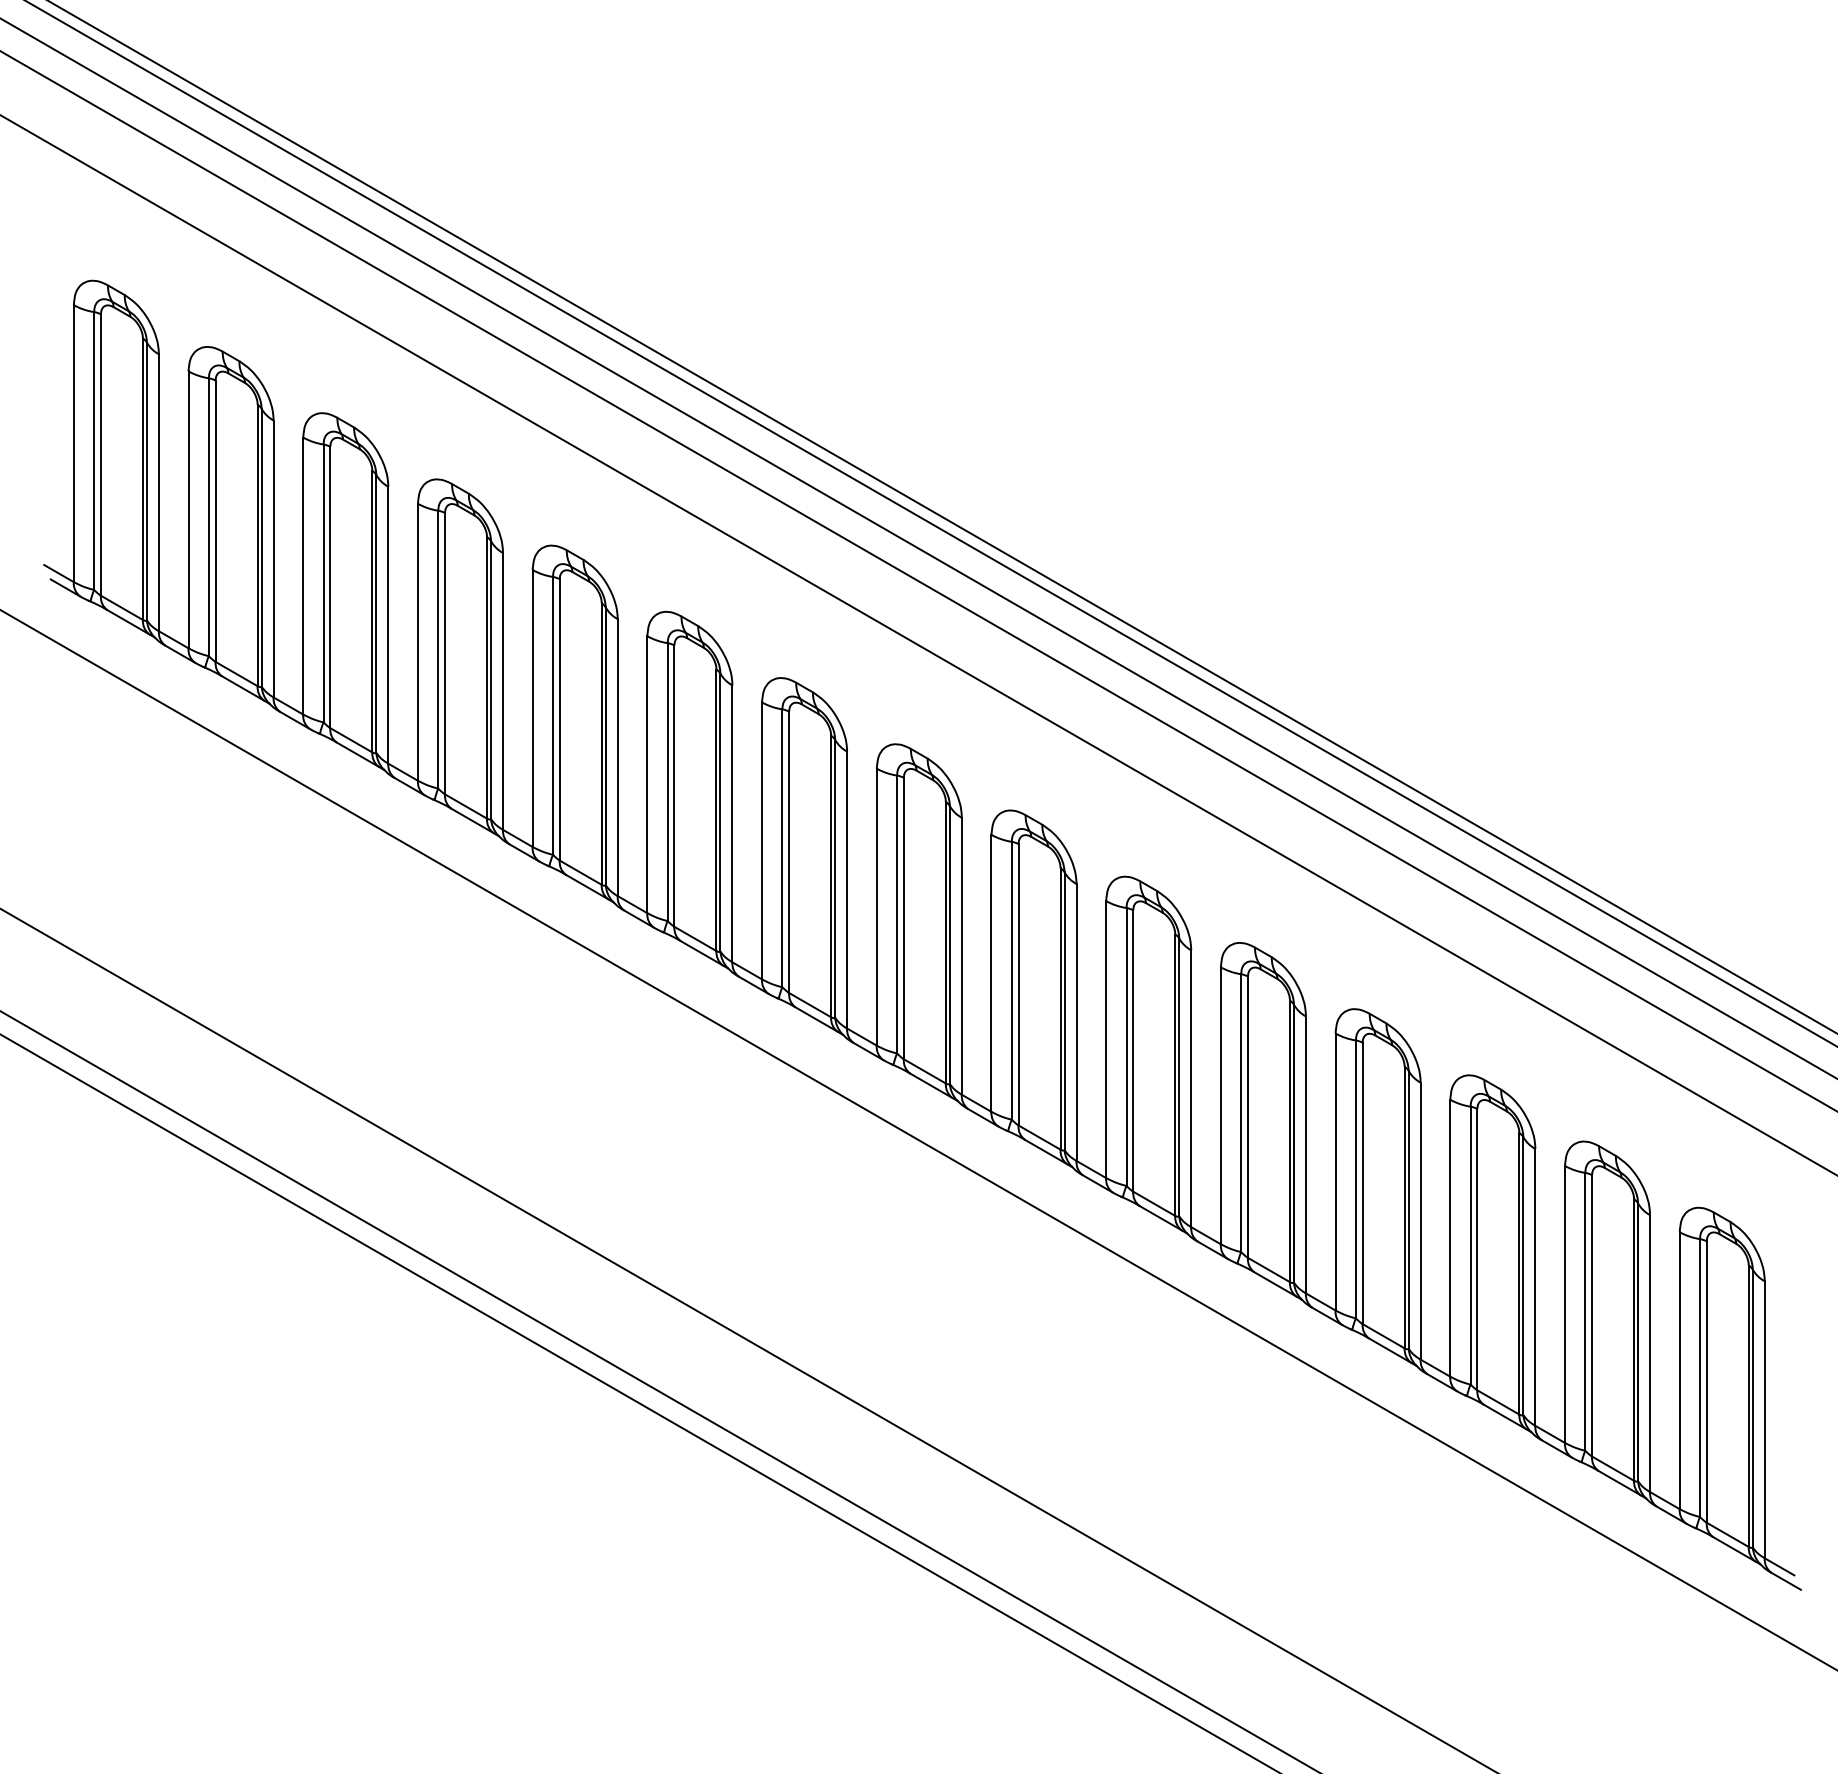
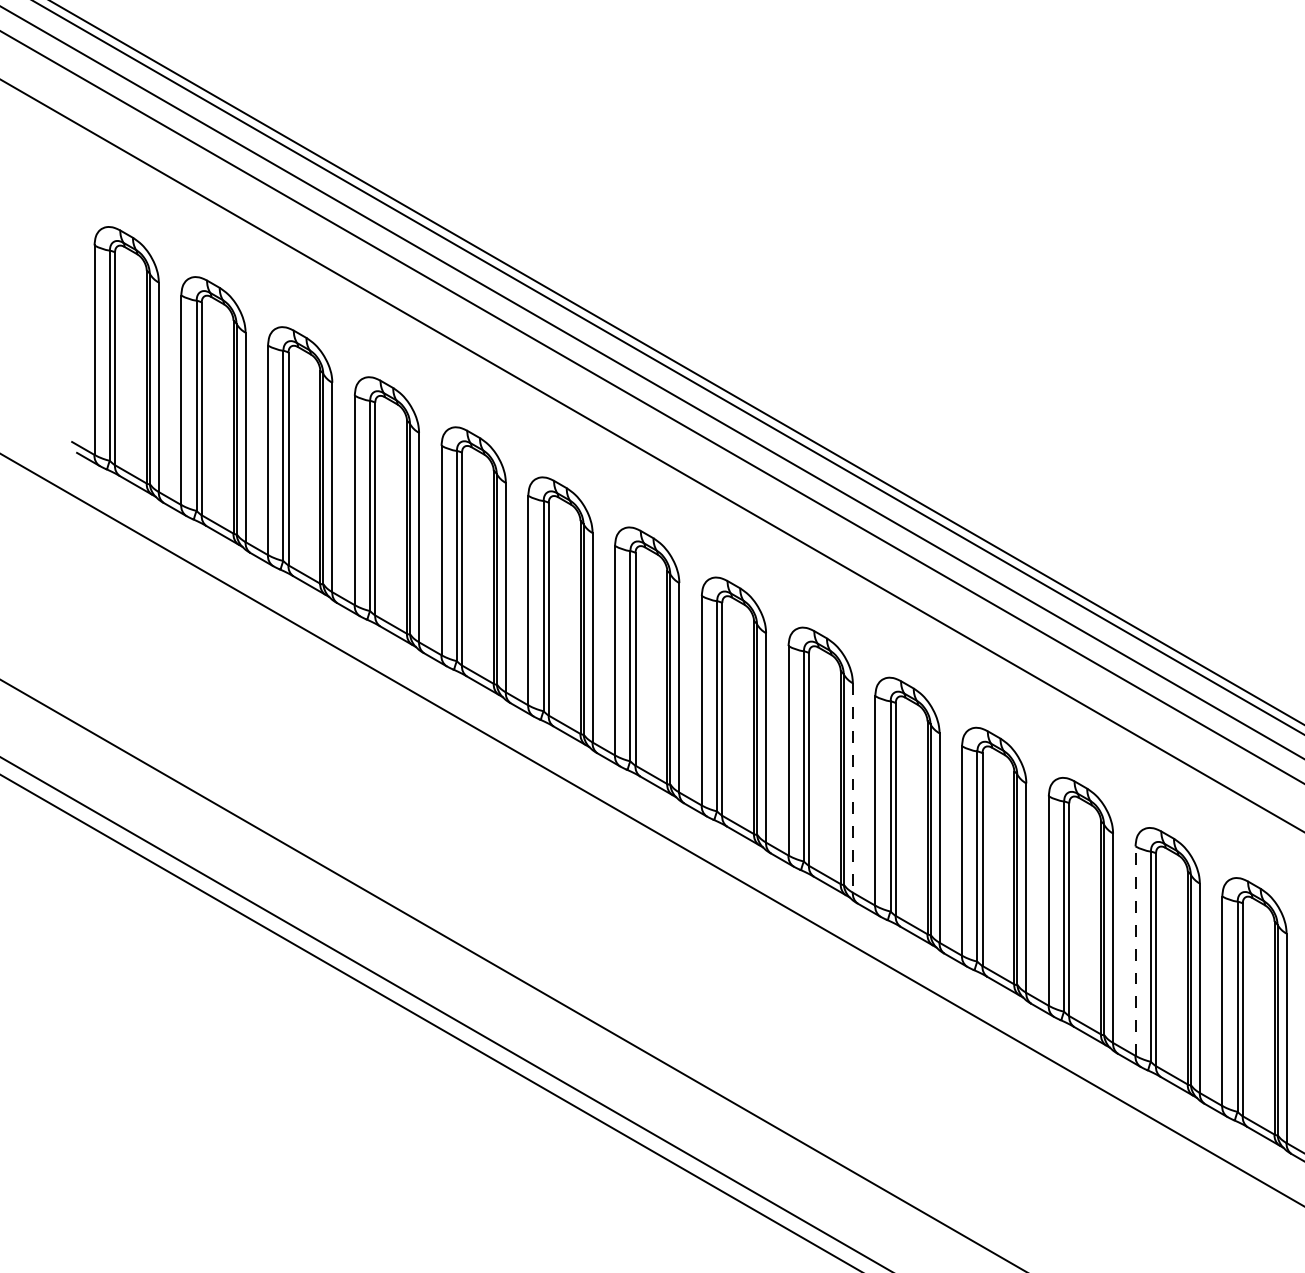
line: (1076, 1023) -> (852, 788), solid -> dashed
line: (1450, 1237) -> (1135, 950), solid -> dashed

